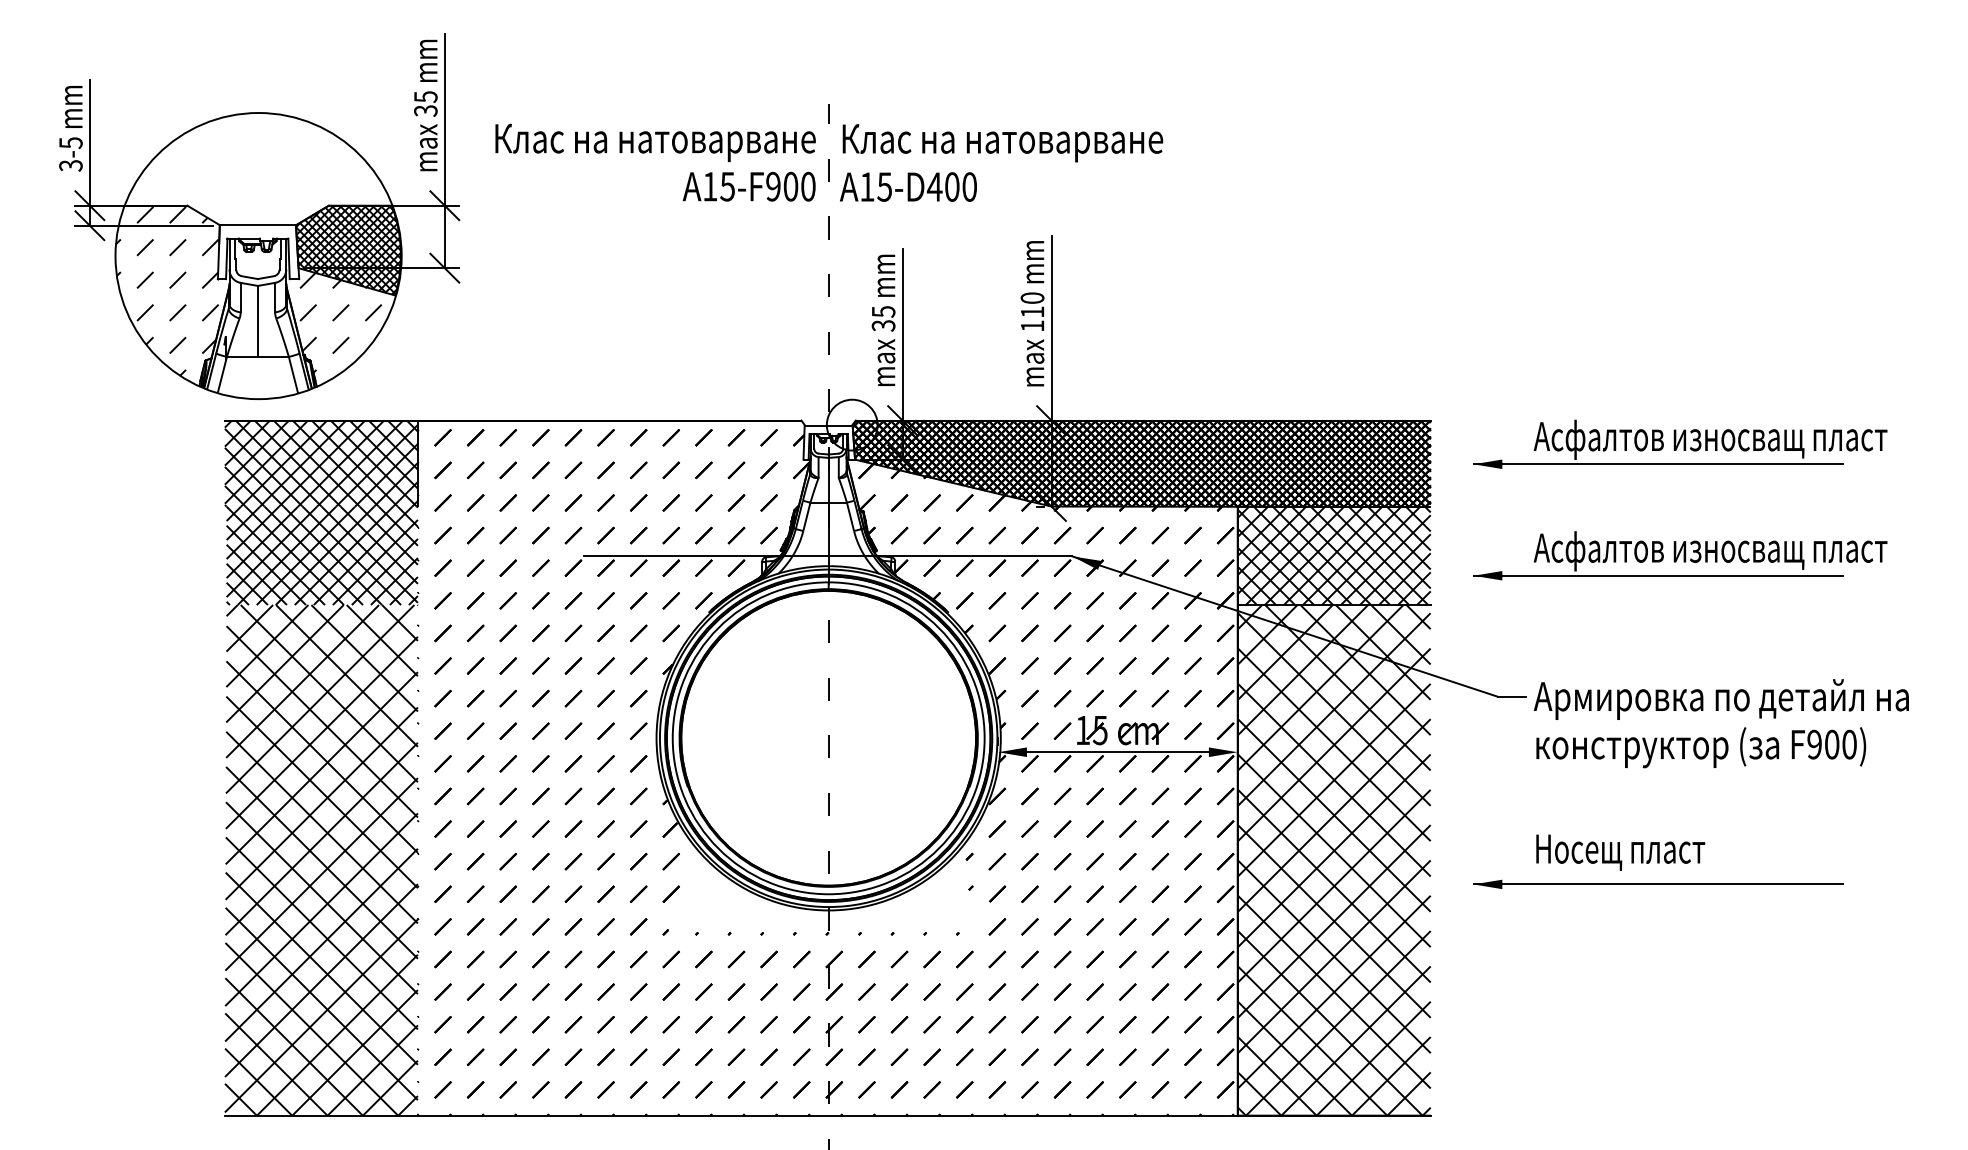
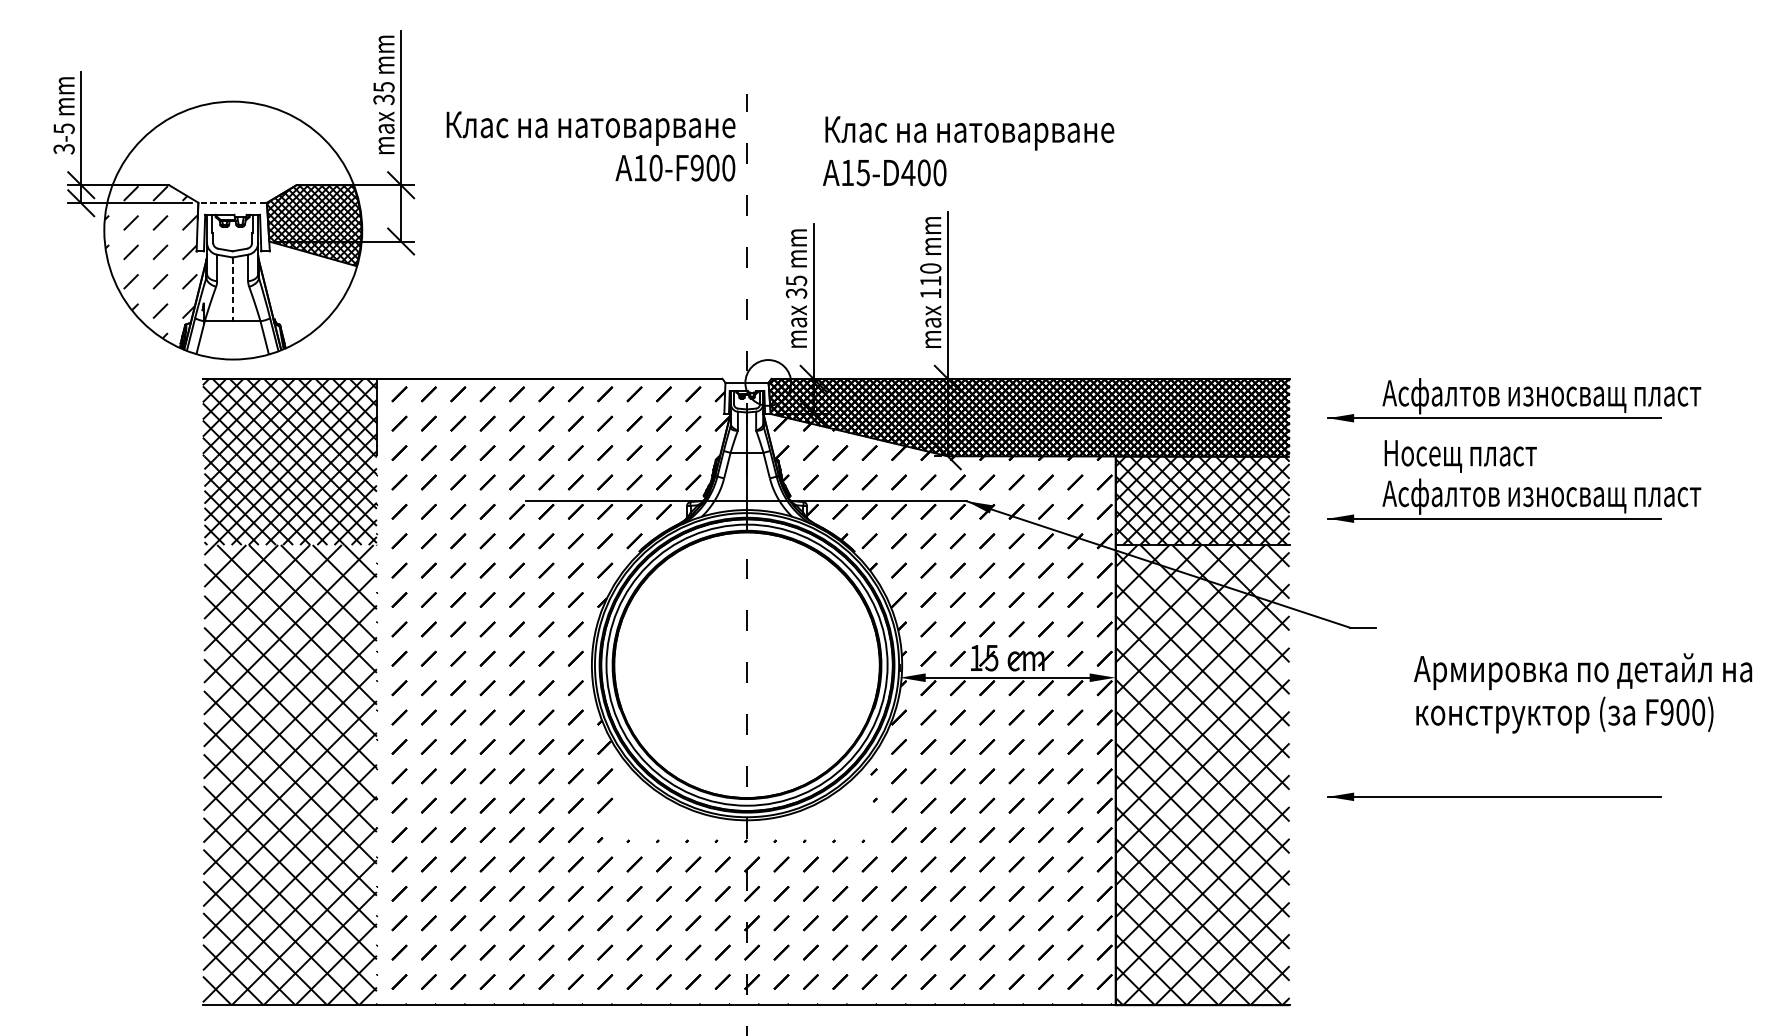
text: (1001, 162) -> (968, 150), moved
text: (727, 186) -> (655, 167), A15-F900 -> A10-F900
line: (257, 225) -> (232, 203), solid -> dashed
hatch: (350, 312) -> (316, 281), removed
line: (257, 321) -> (232, 289), solid -> dashed
text: (1720, 723) -> (1582, 693), moved
text: (1620, 852) -> (1460, 456), moved

